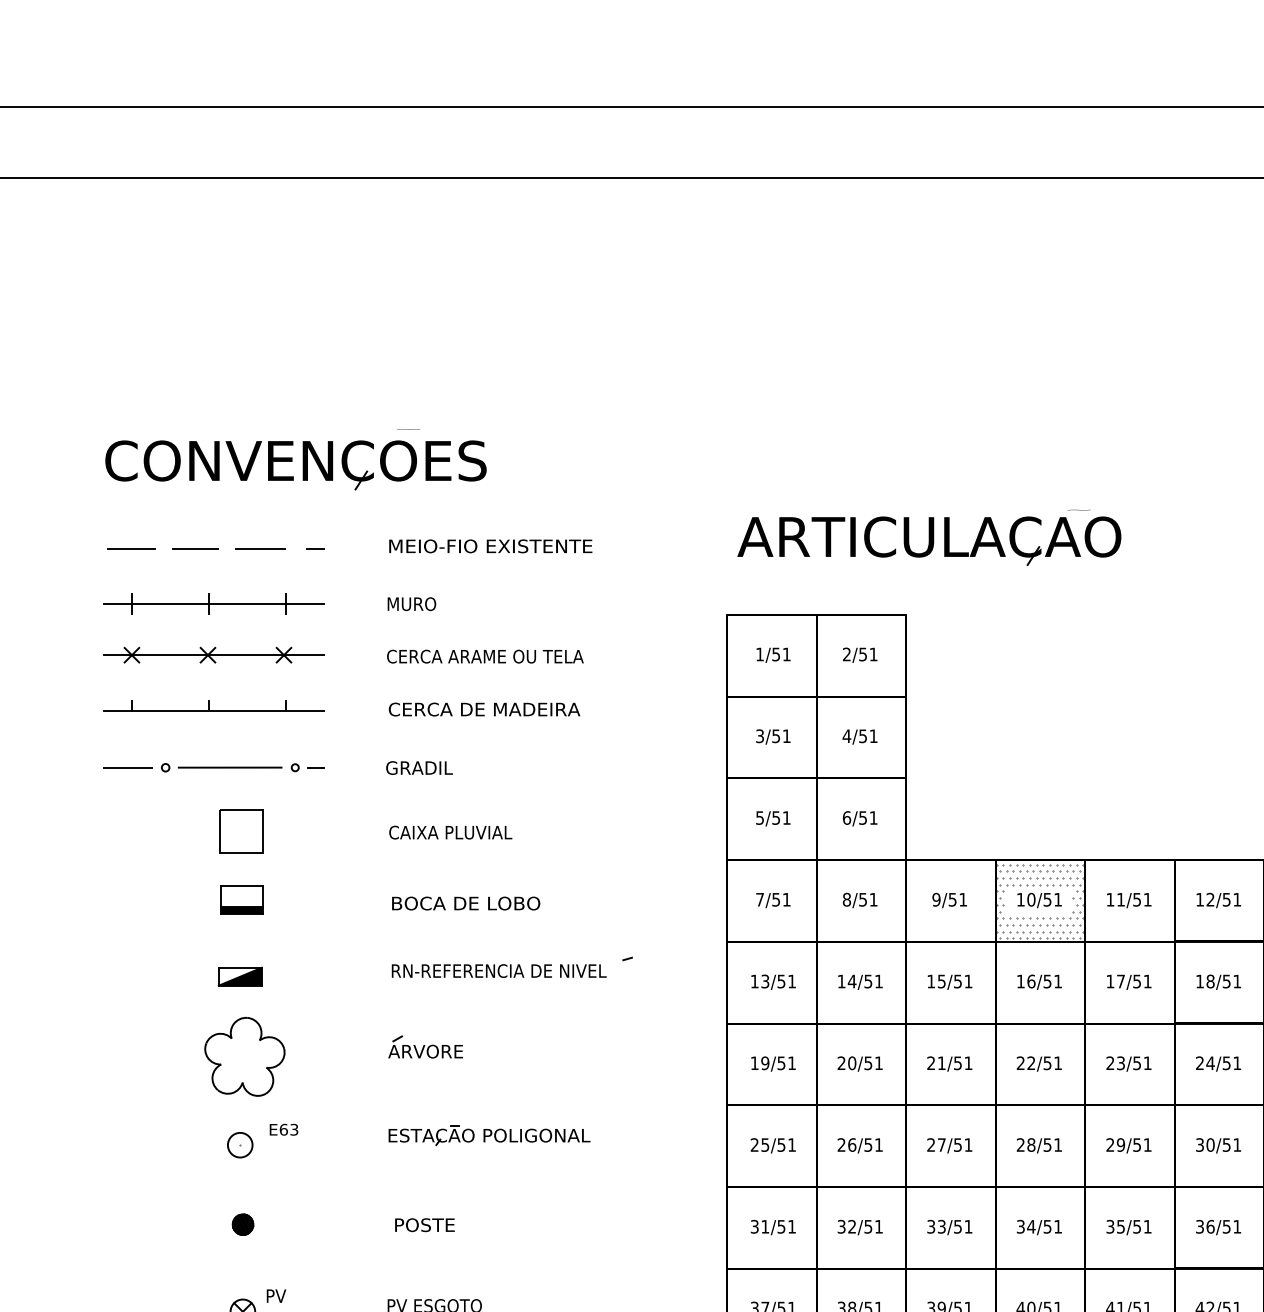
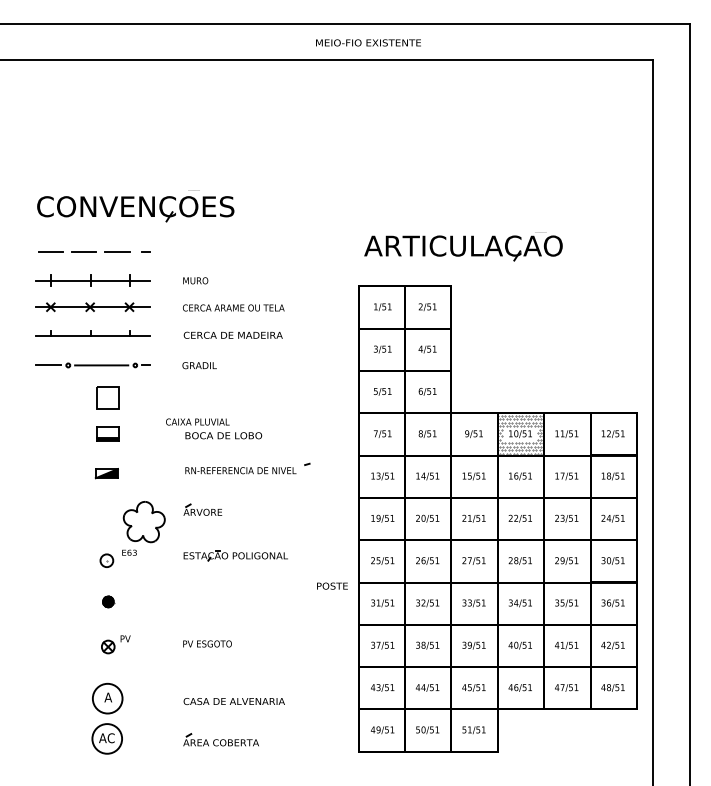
text: (490, 545) -> (368, 42), moved
text: (450, 831) -> (197, 421), moved
part: (243, 1057) -> (143, 522), moved
text: (424, 1223) -> (332, 585), moved

